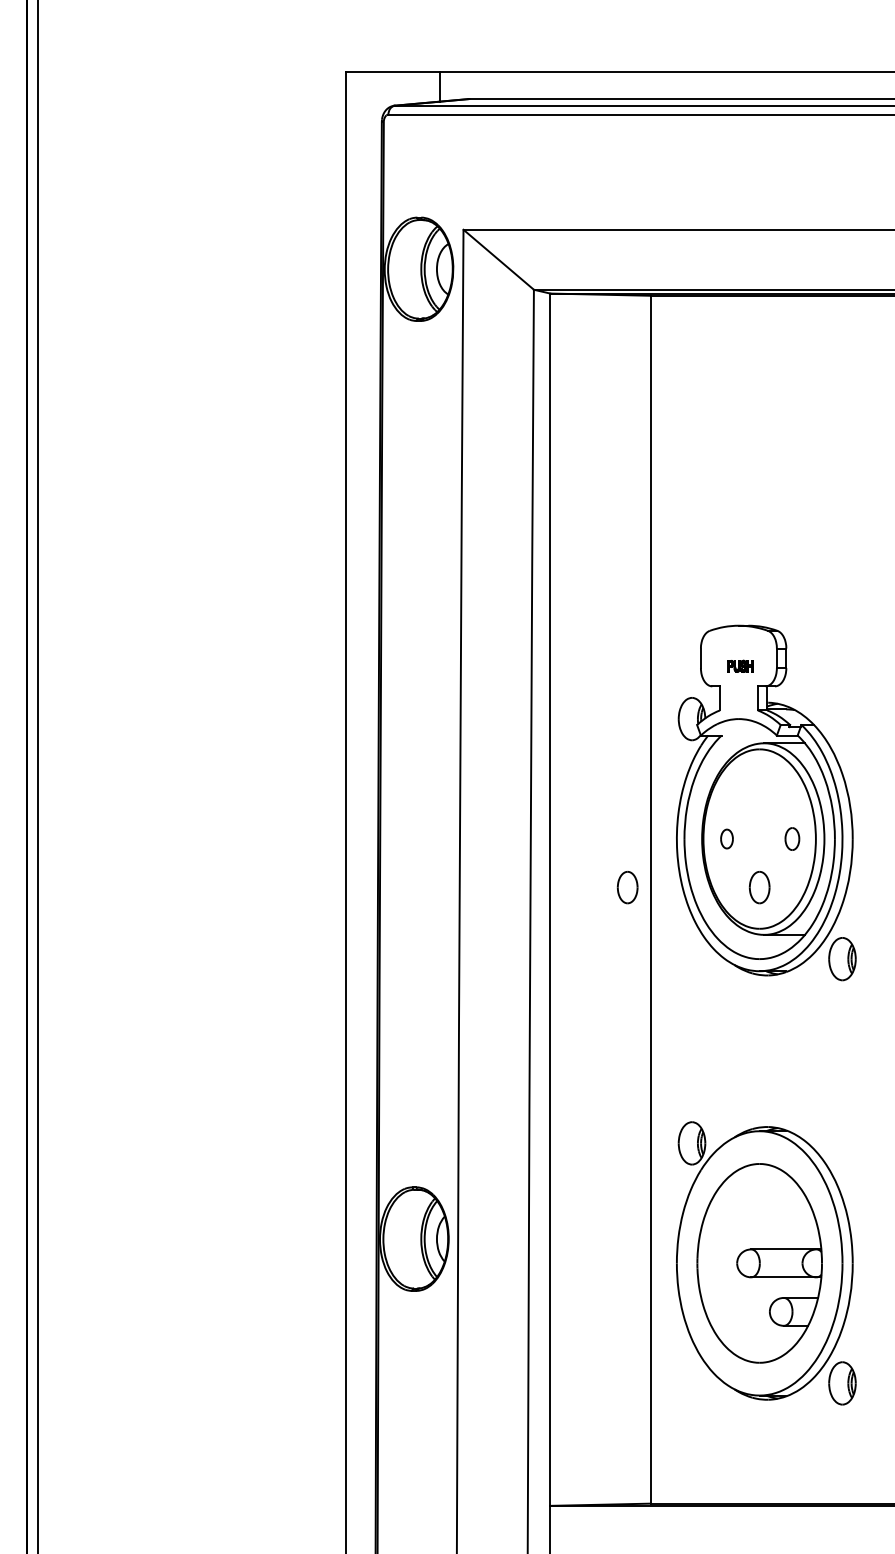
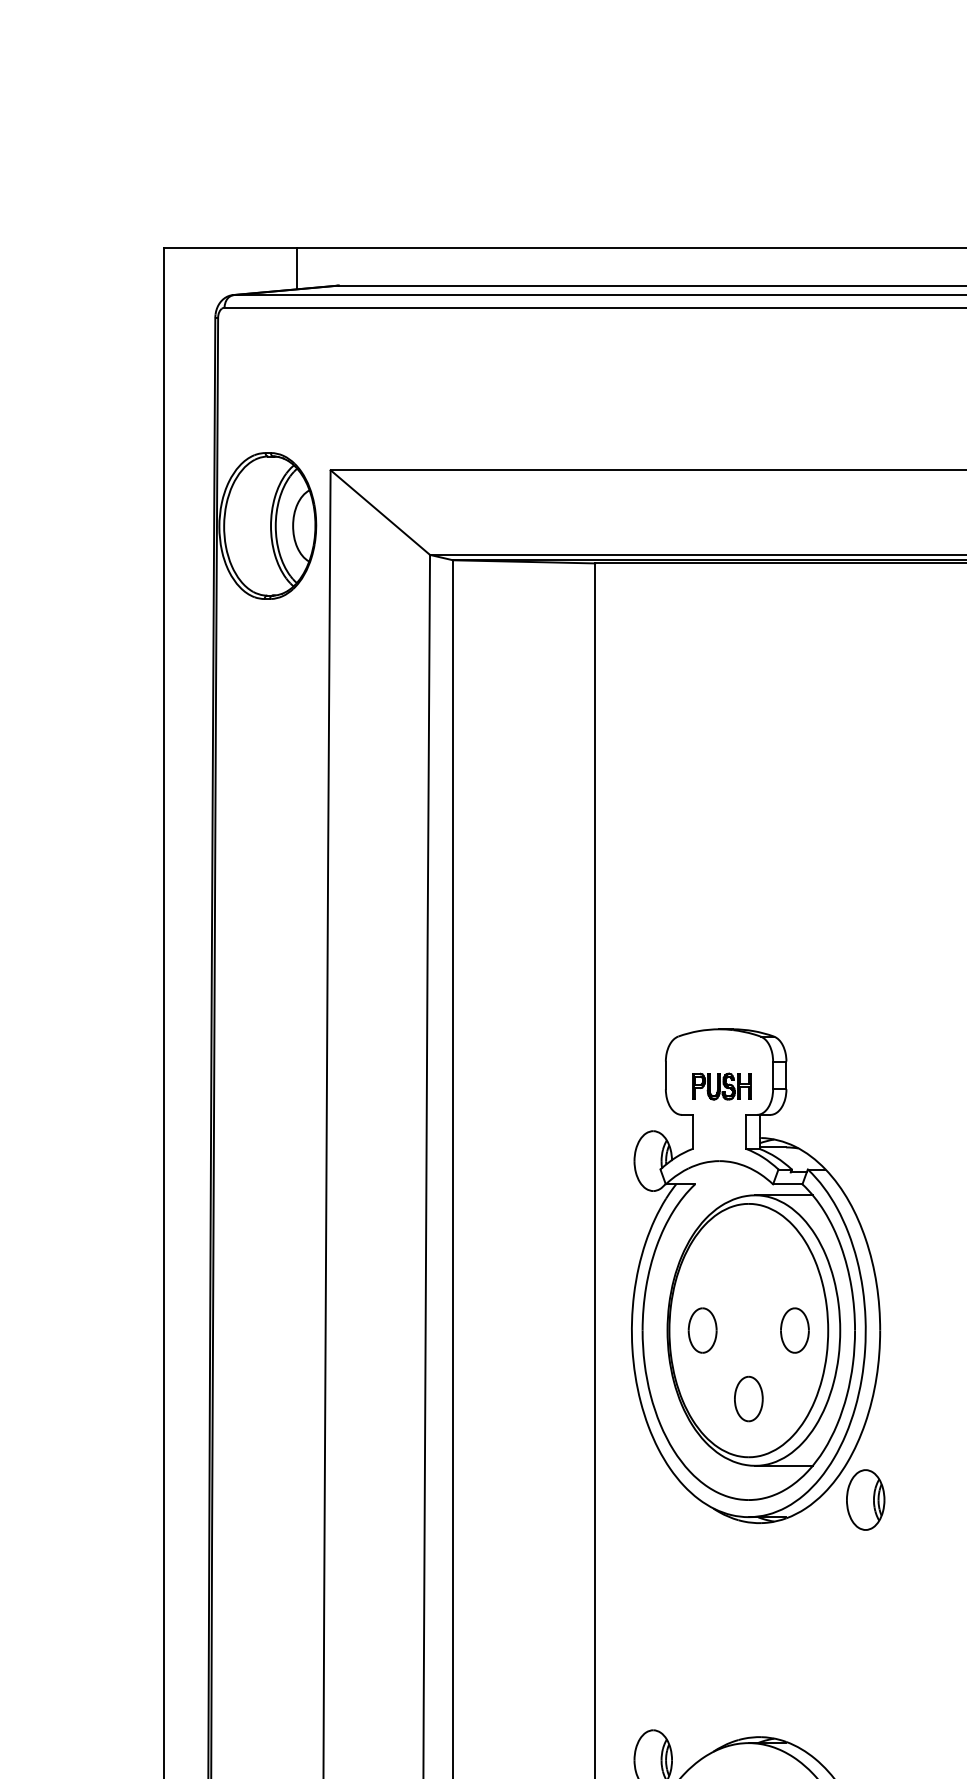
part: (740, 666) -> (721, 1086), size x1.67
part: (726, 838) -> (701, 1329), size x1.67
part: (792, 838) -> (795, 1329), size x1.43
part: (627, 887) -> (562, 1398), removed

